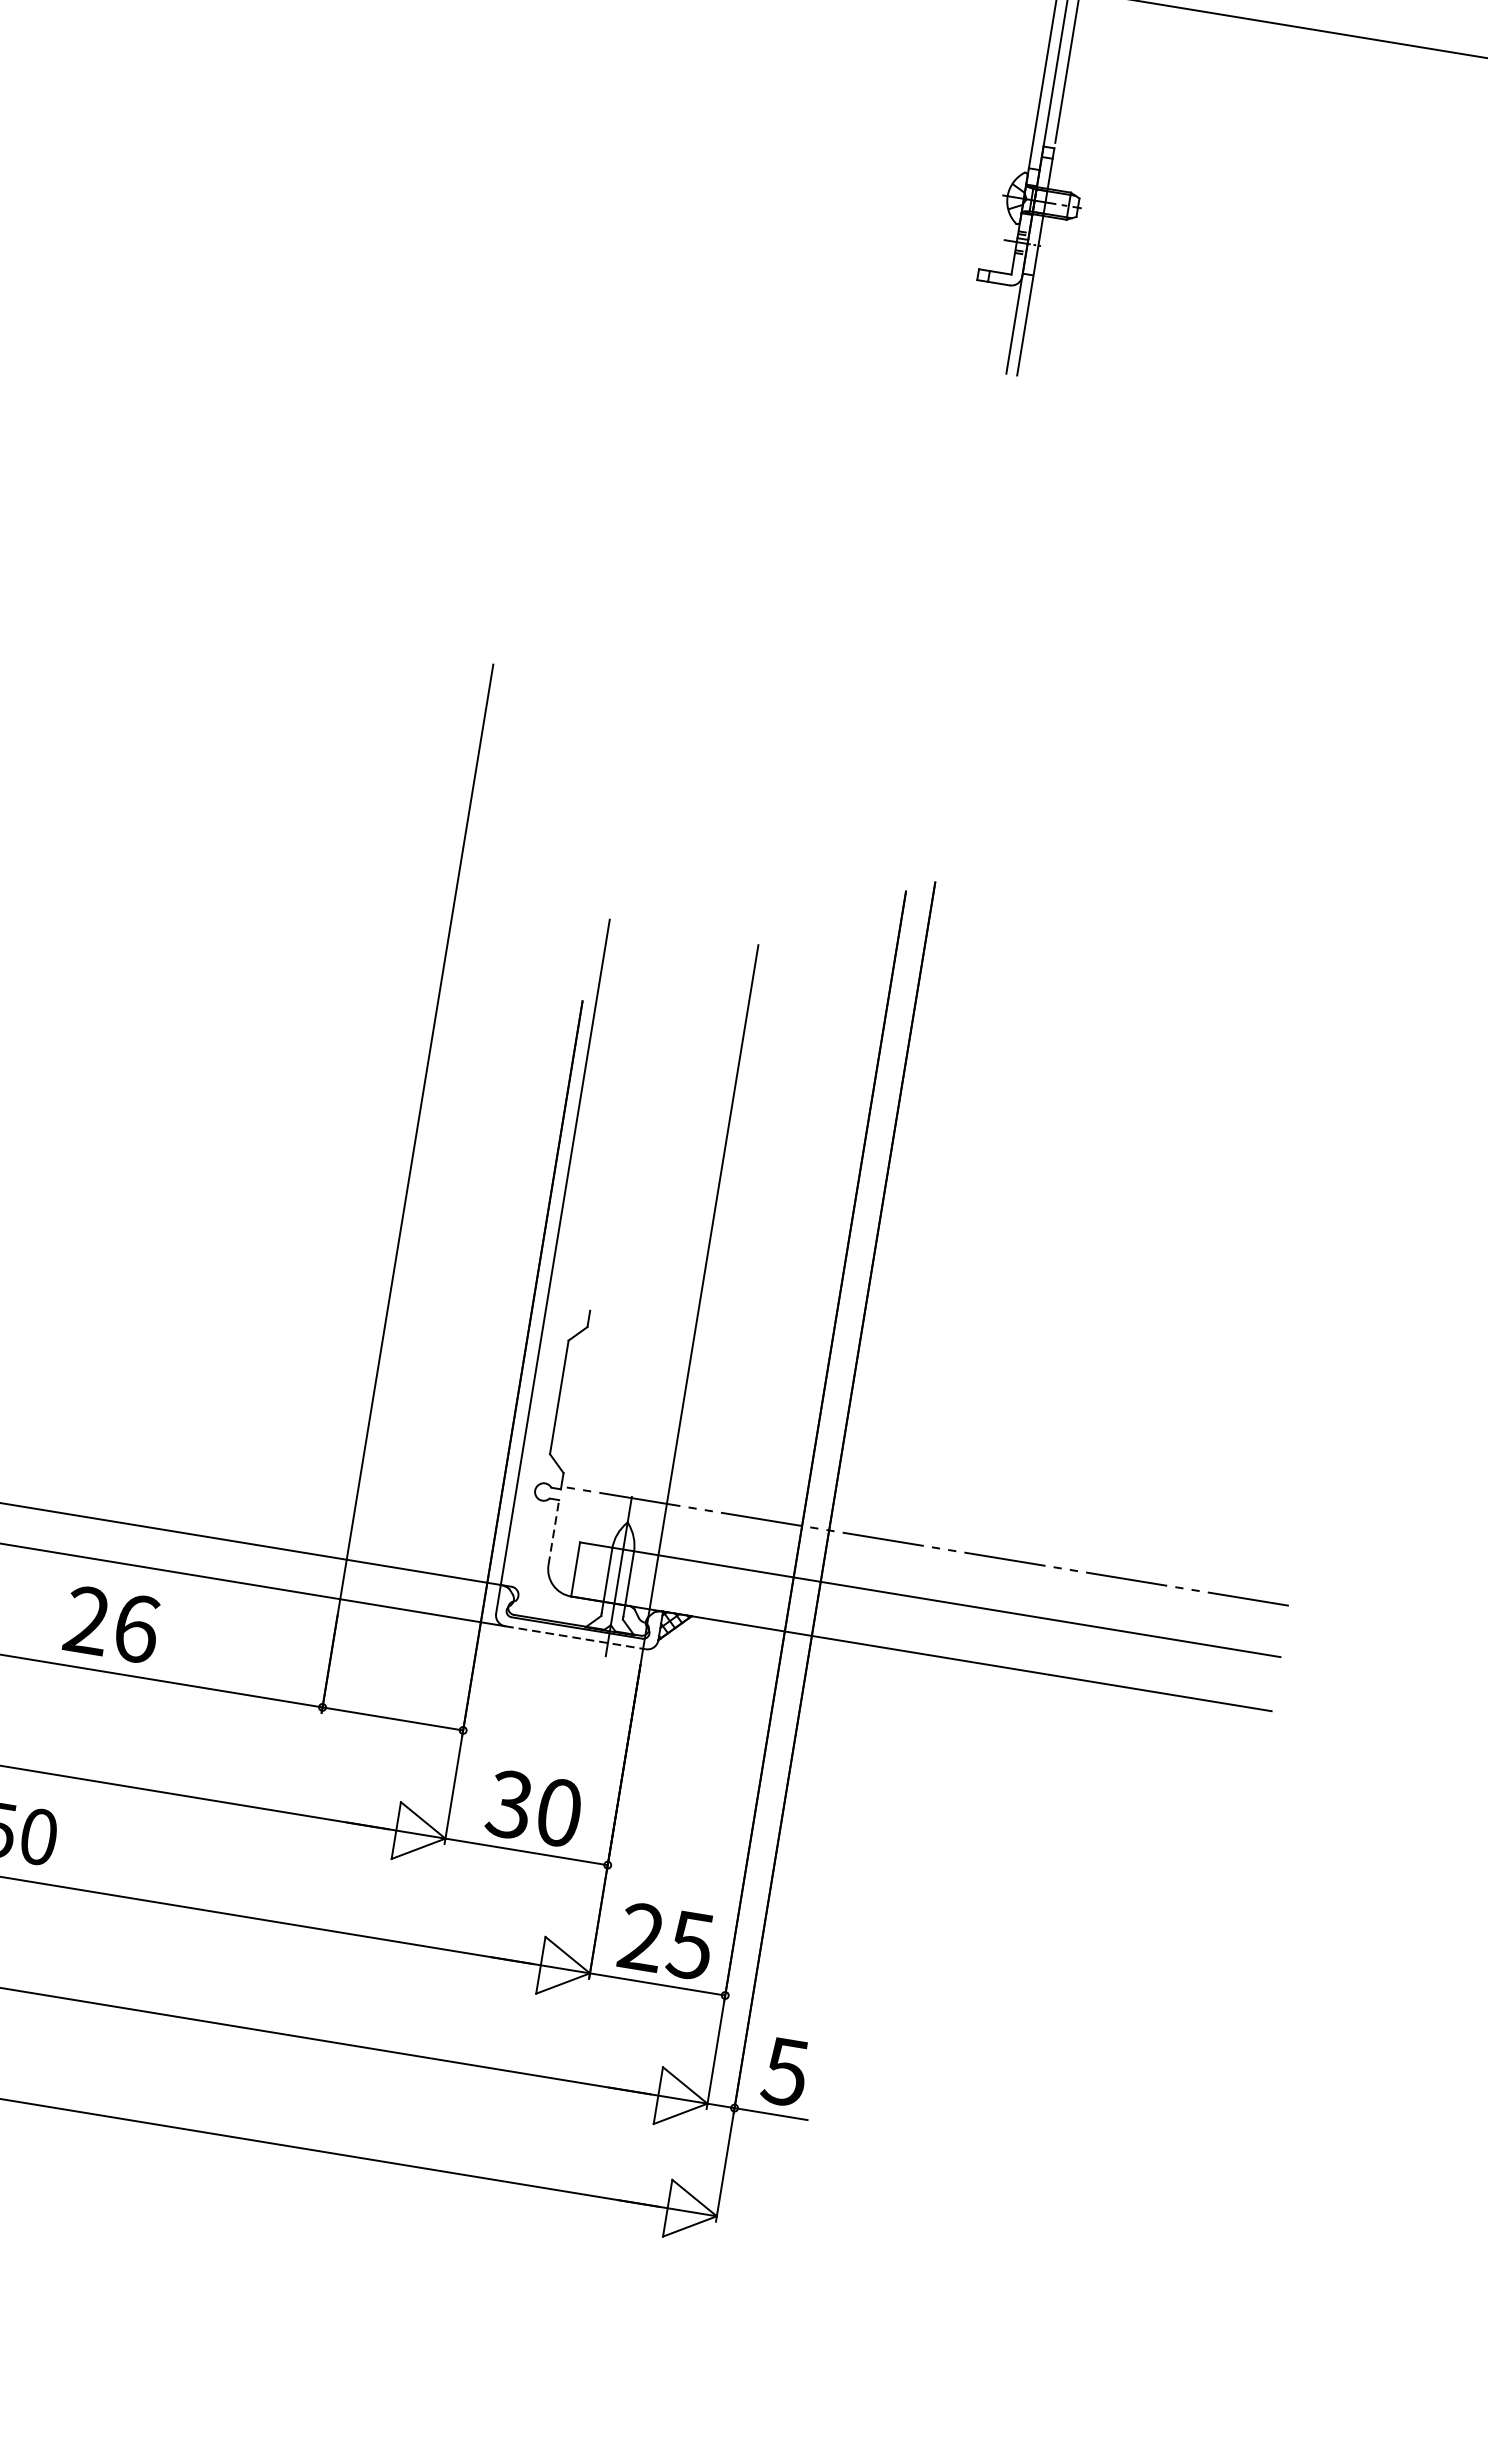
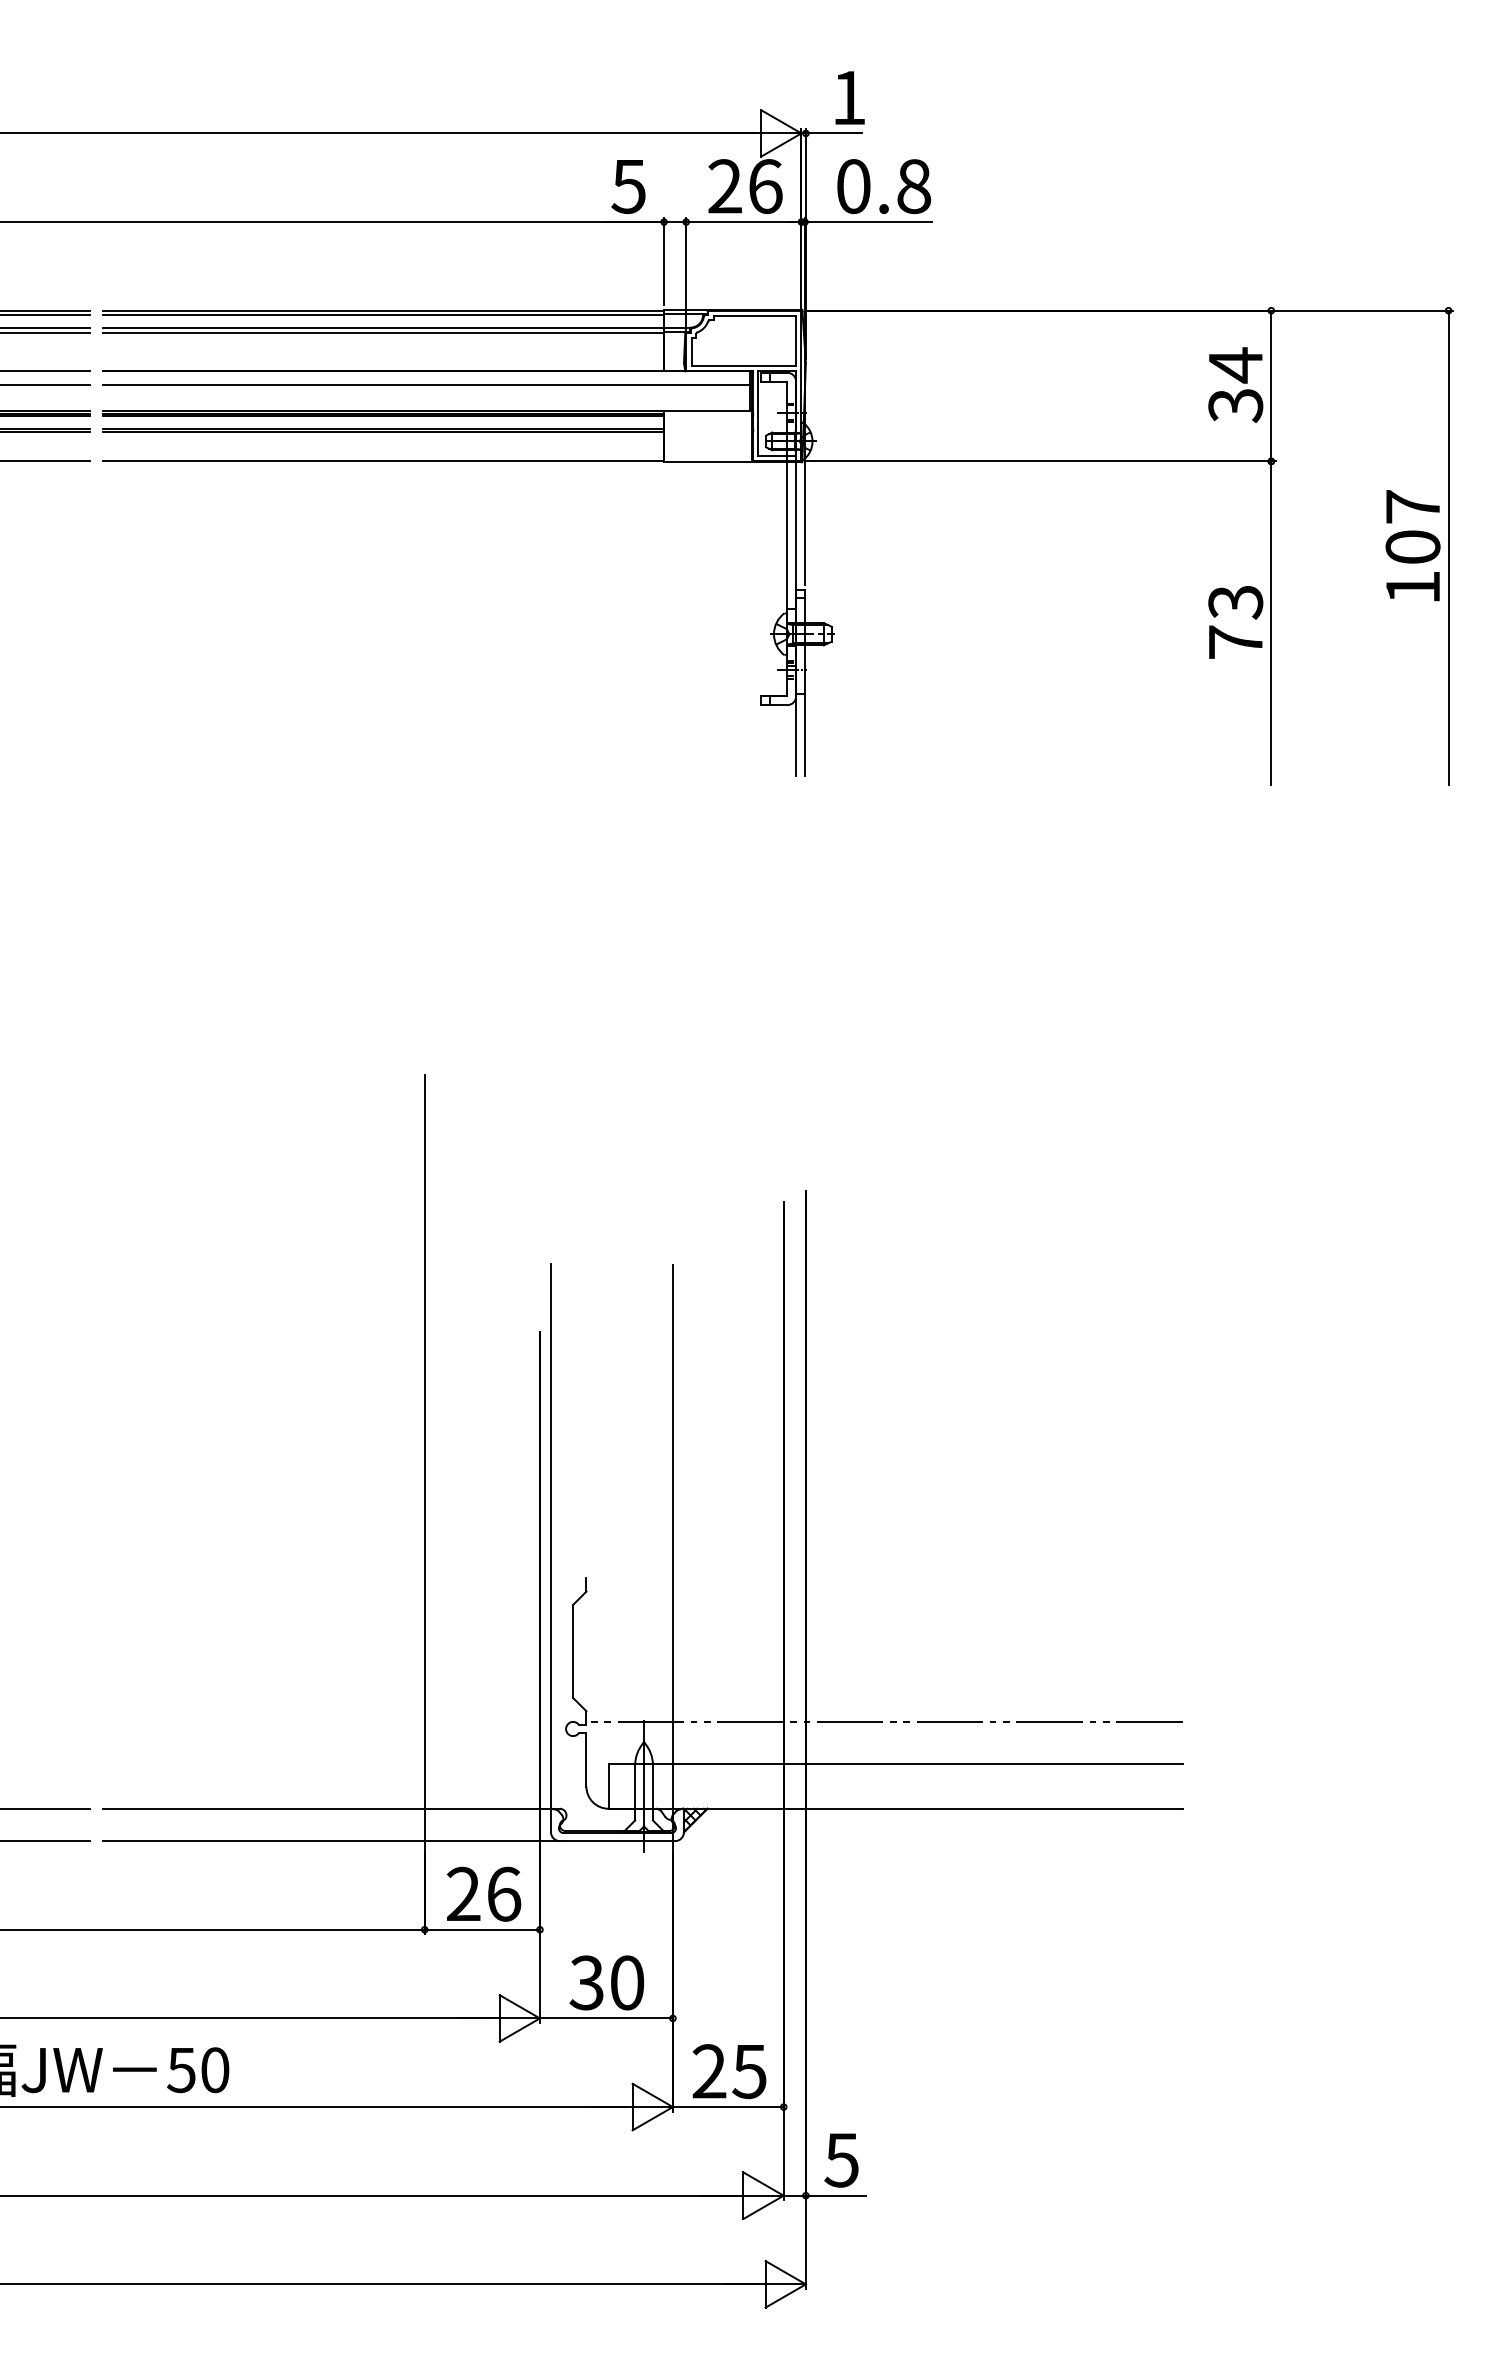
line: (553, 1533) -> (586, 1760), dashed -> solid
text: (112, 1623) -> (484, 1893), moved
line: (575, 1638) -> (617, 1841), dashed -> solid

